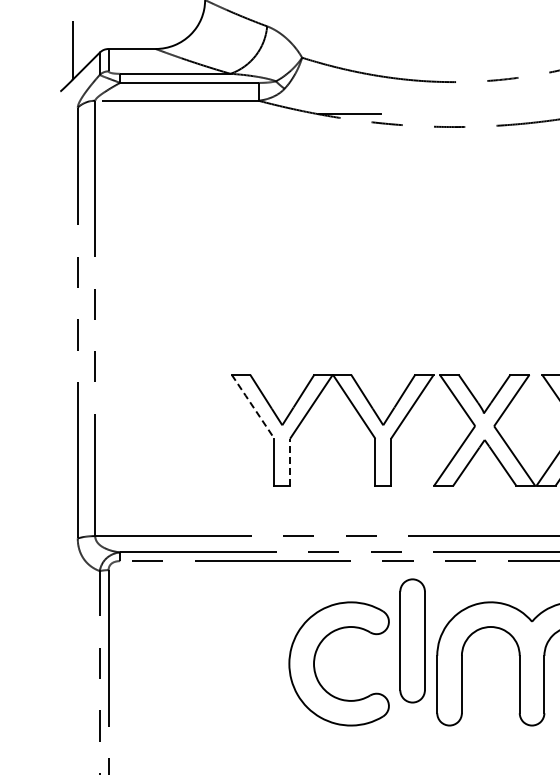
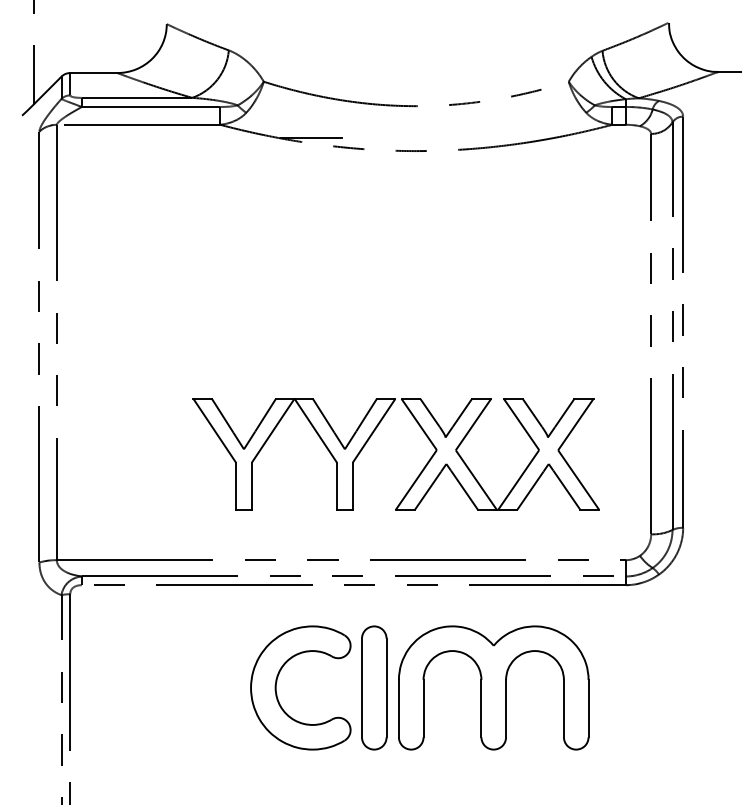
line: (253, 407) -> (215, 431), dashed -> solid
line: (289, 461) -> (251, 485), dashed -> solid
part: (412, 640) -> (374, 687), moved

